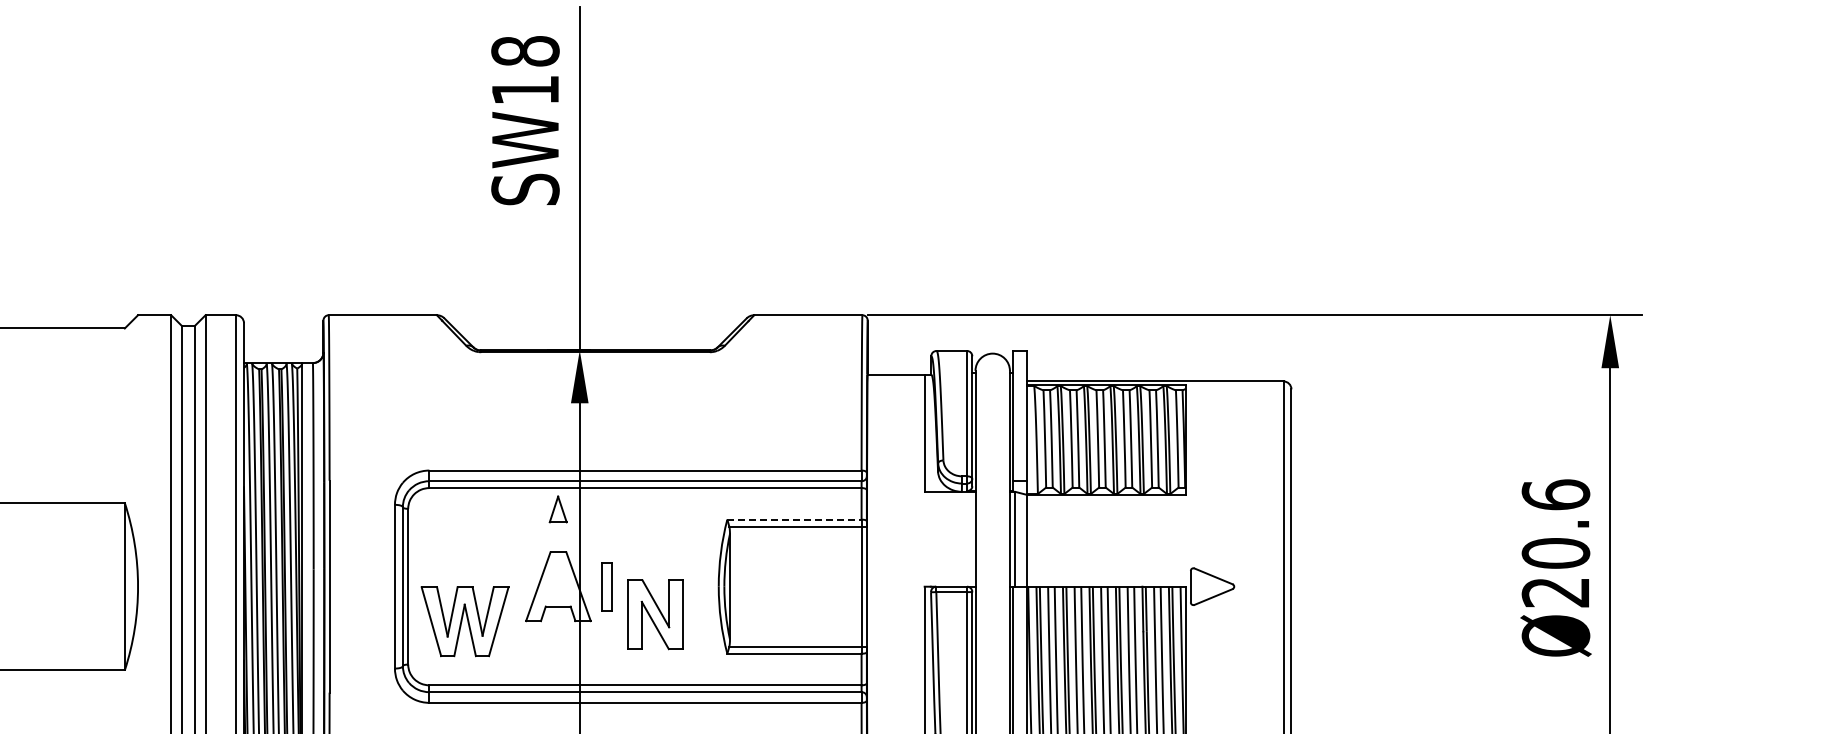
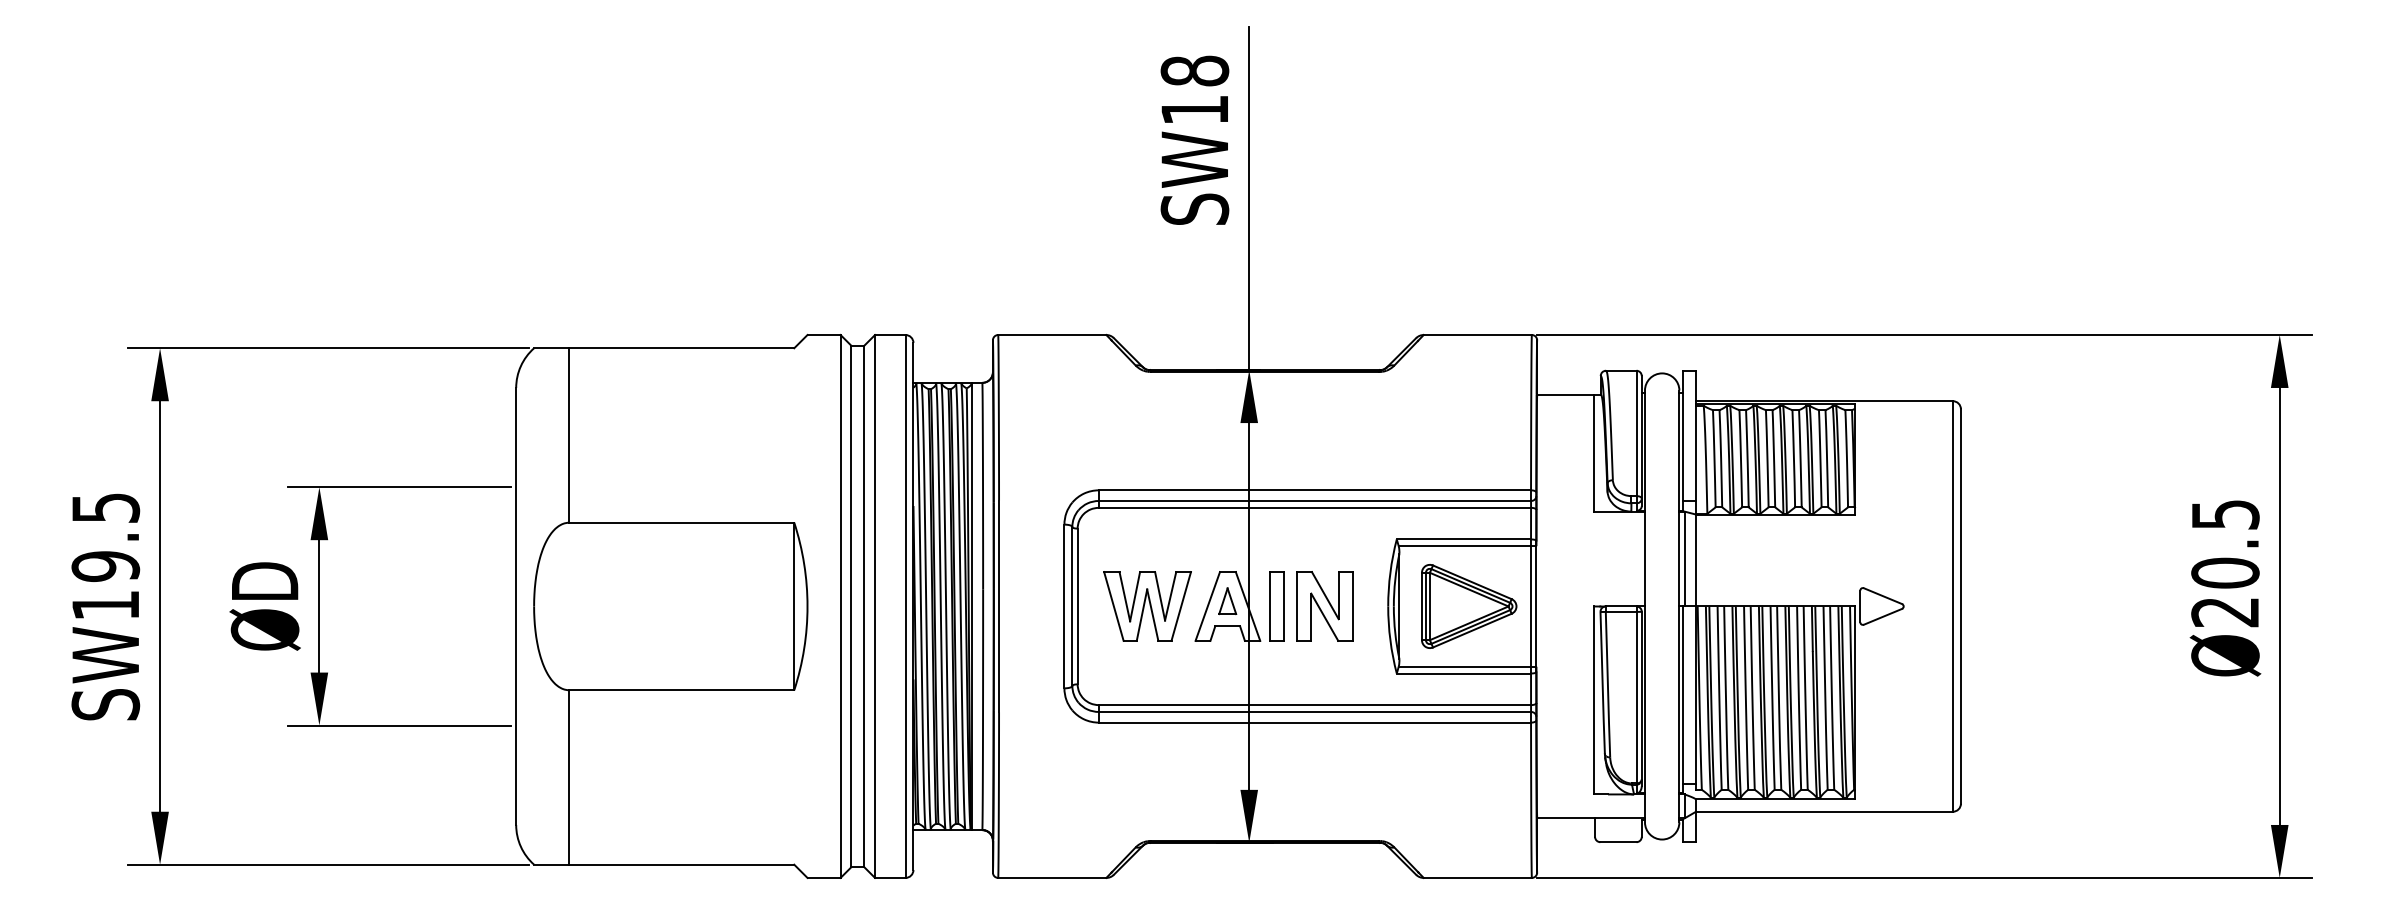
text: (1556, 494) -> (2225, 514), Ø20.6 -> Ø20.5
part: (558, 509) -> (1227, 601), moved
line: (795, 519) -> (1464, 539), dashed -> solid
part: (607, 586) -> (1276, 606), size x1.43
part: (800, 586) -> (1469, 606), added
part: (655, 614) -> (1324, 606), moved
part: (465, 621) -> (1147, 606), moved

